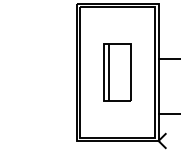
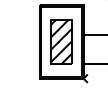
part: (117, 71) -> (61, 41), size x1.43

